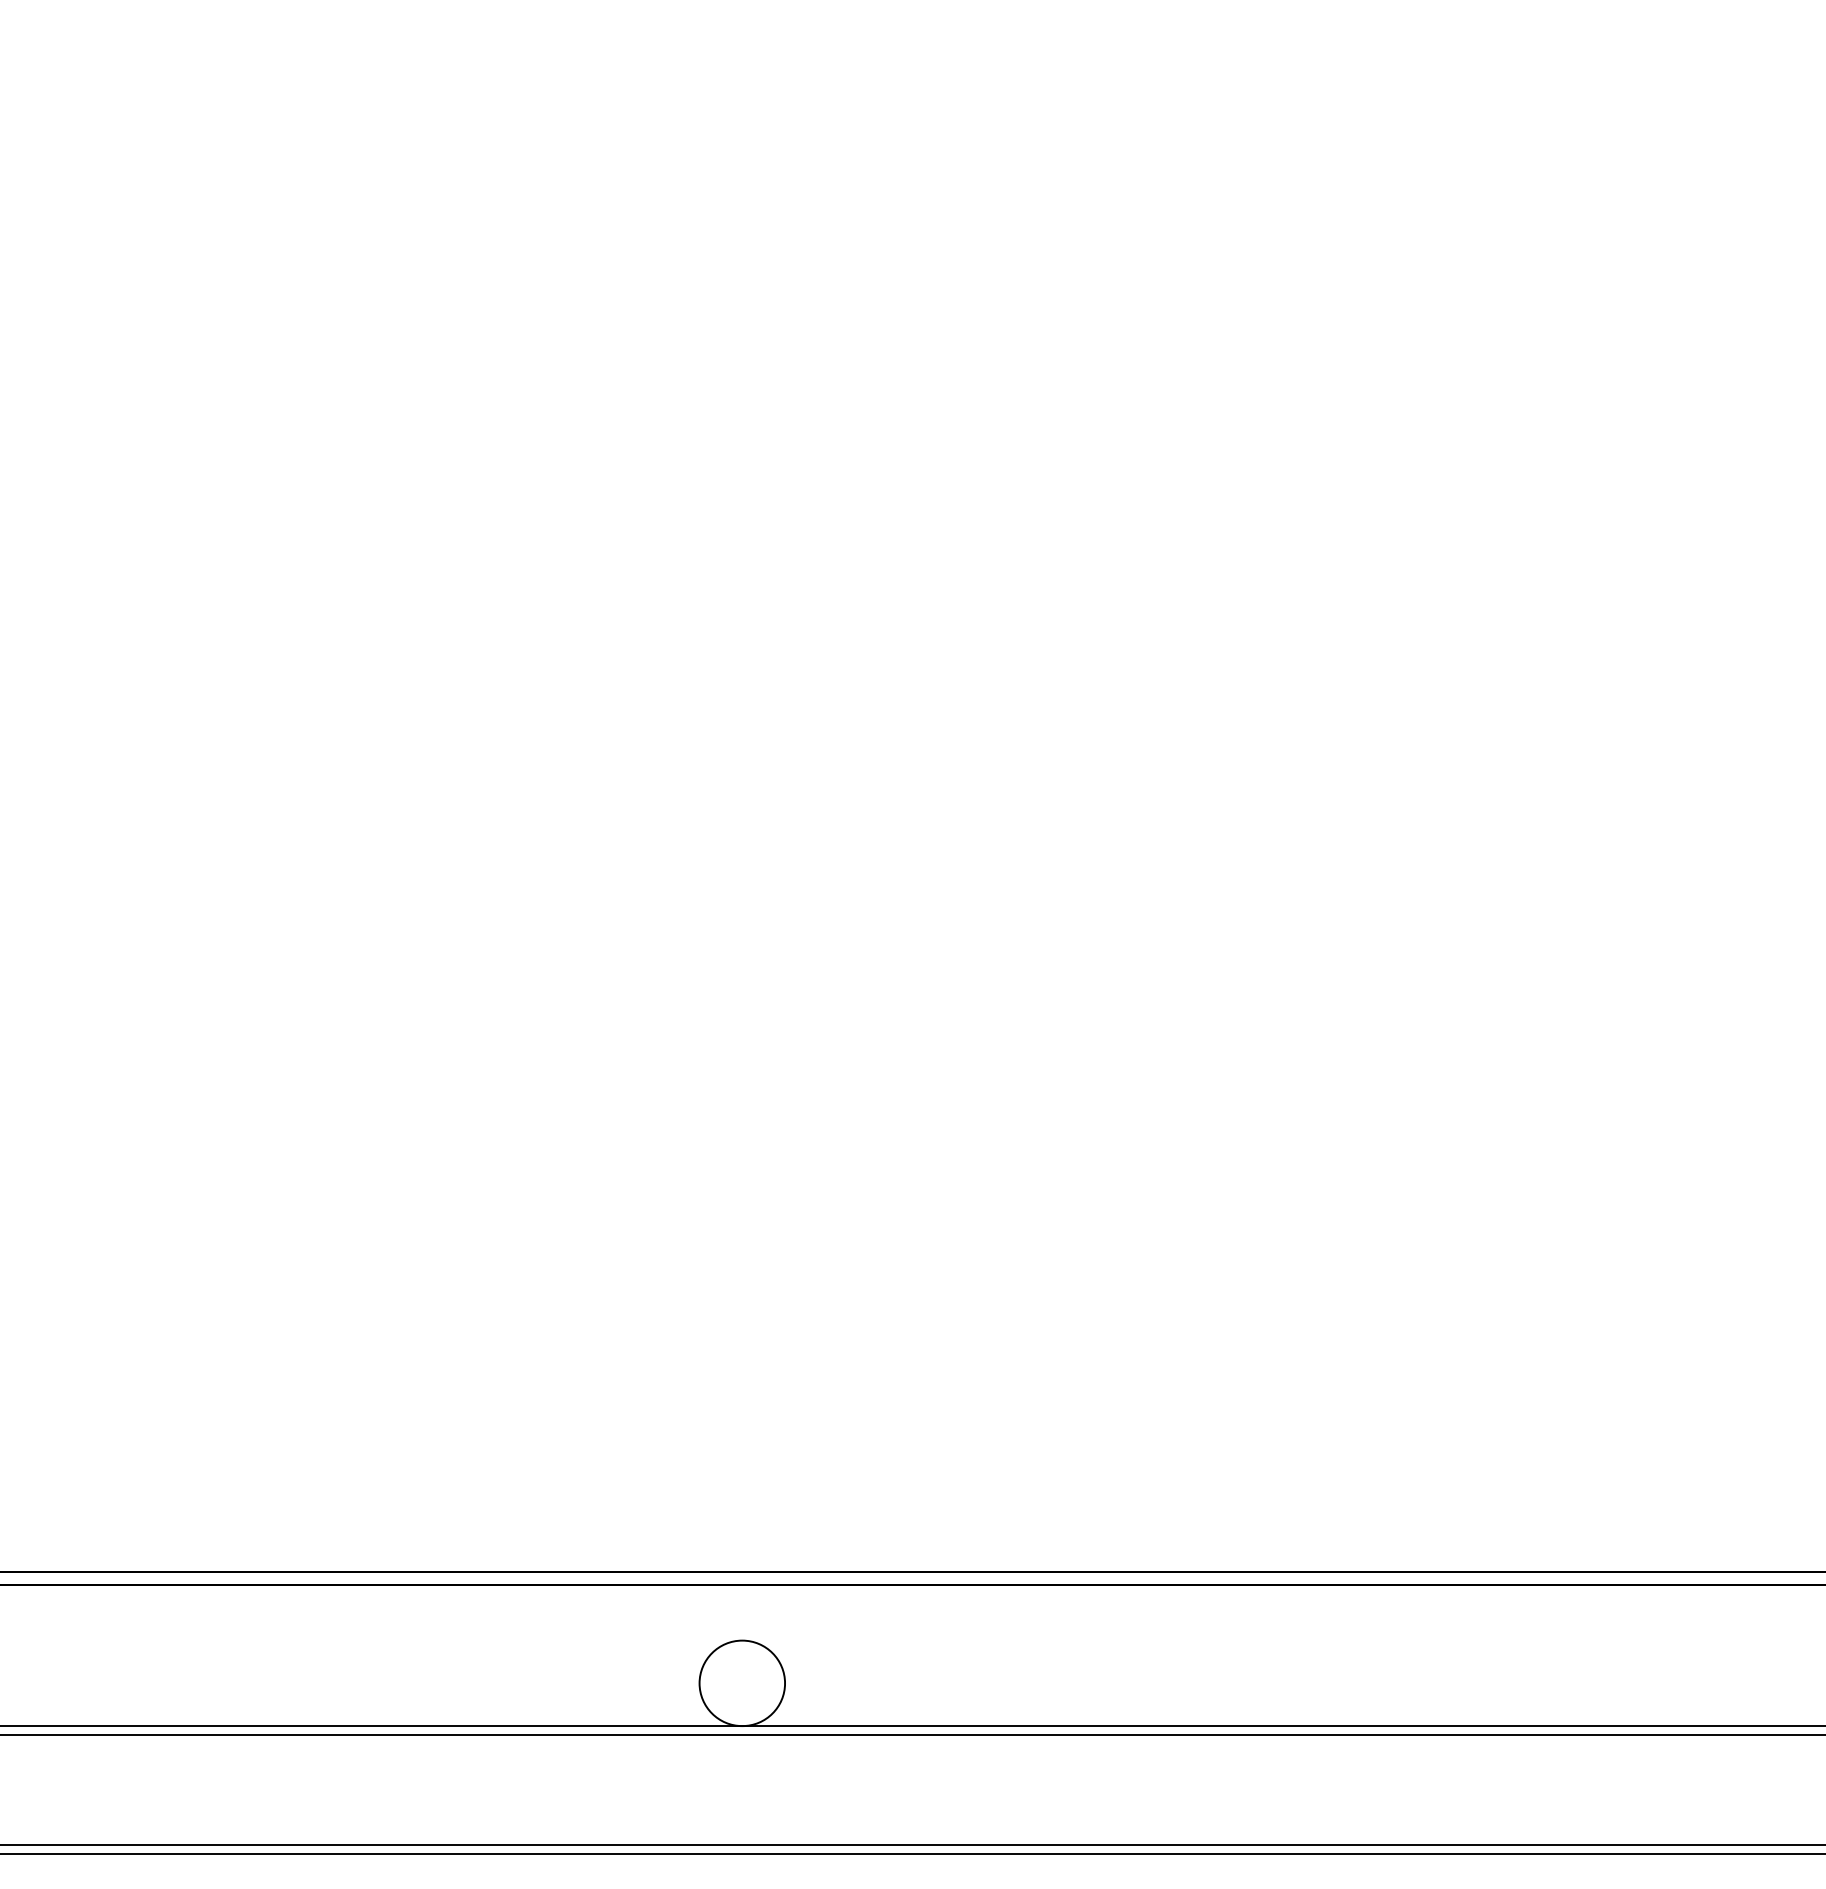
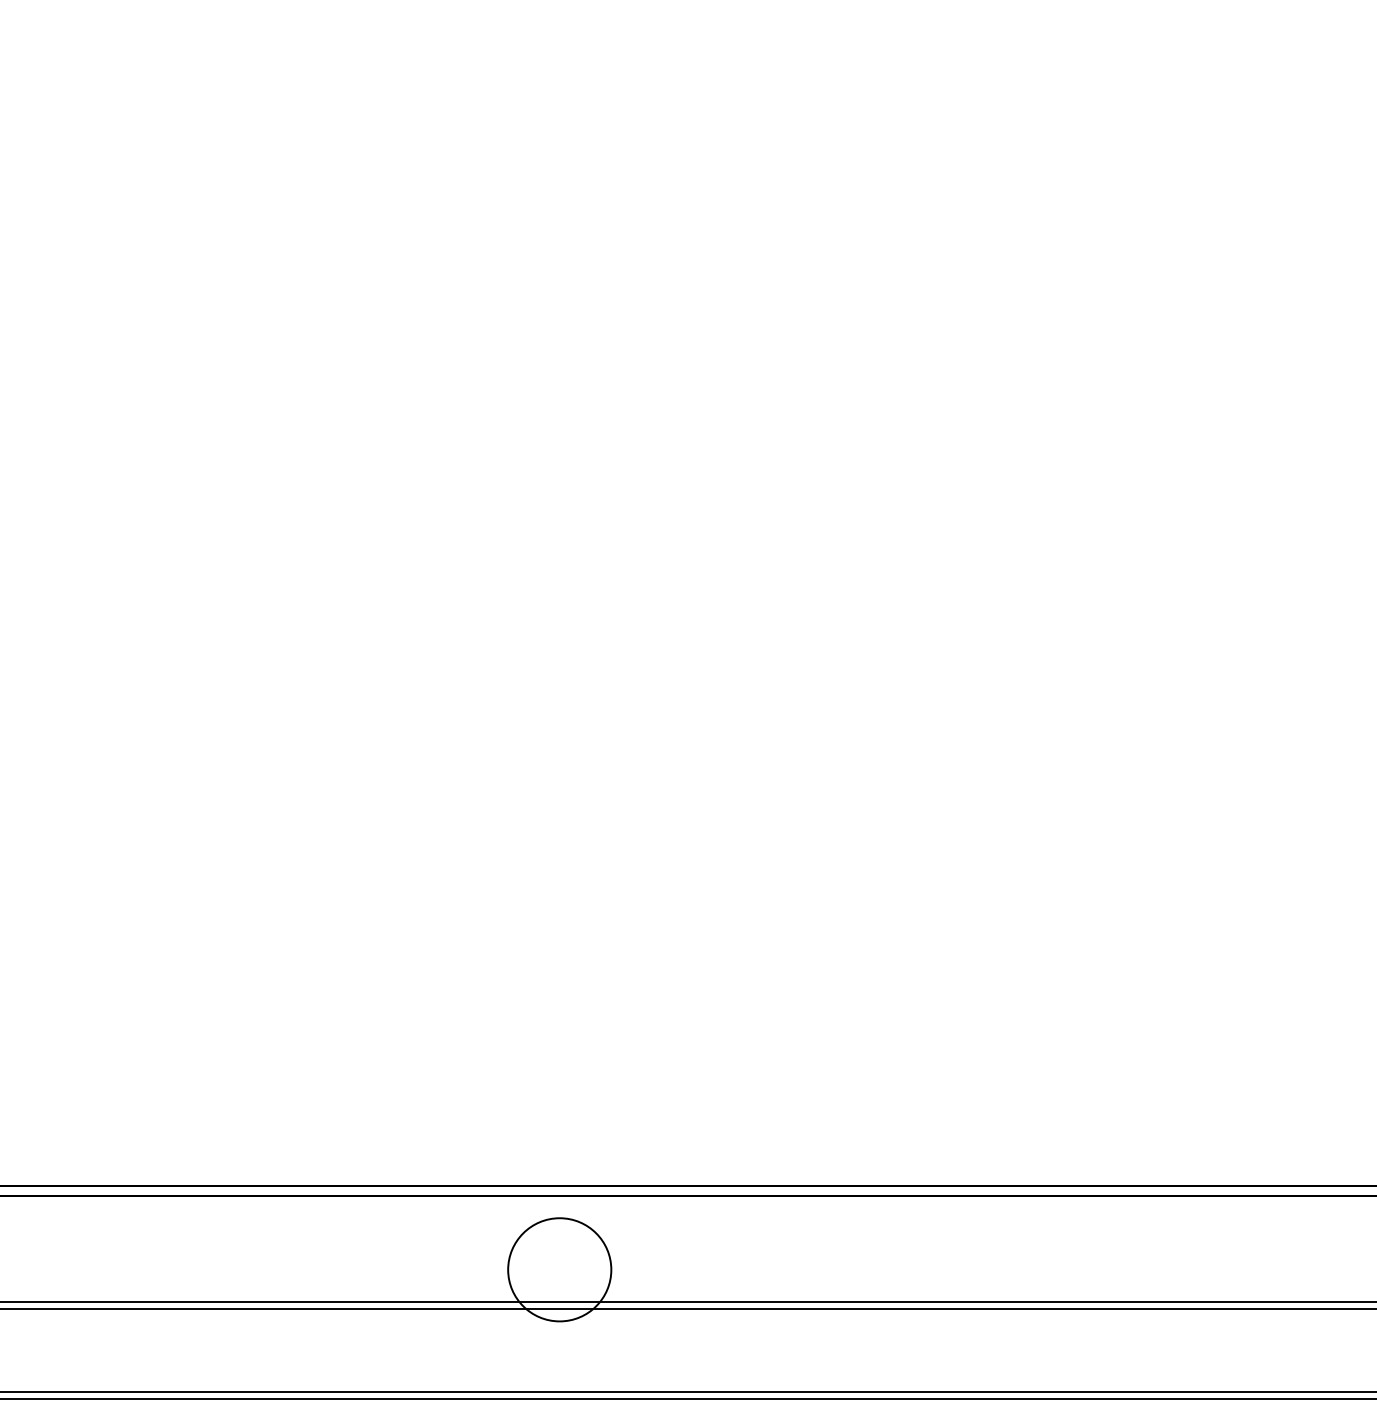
circle: (742, 1683) -> (559, 1269), size x1.6

